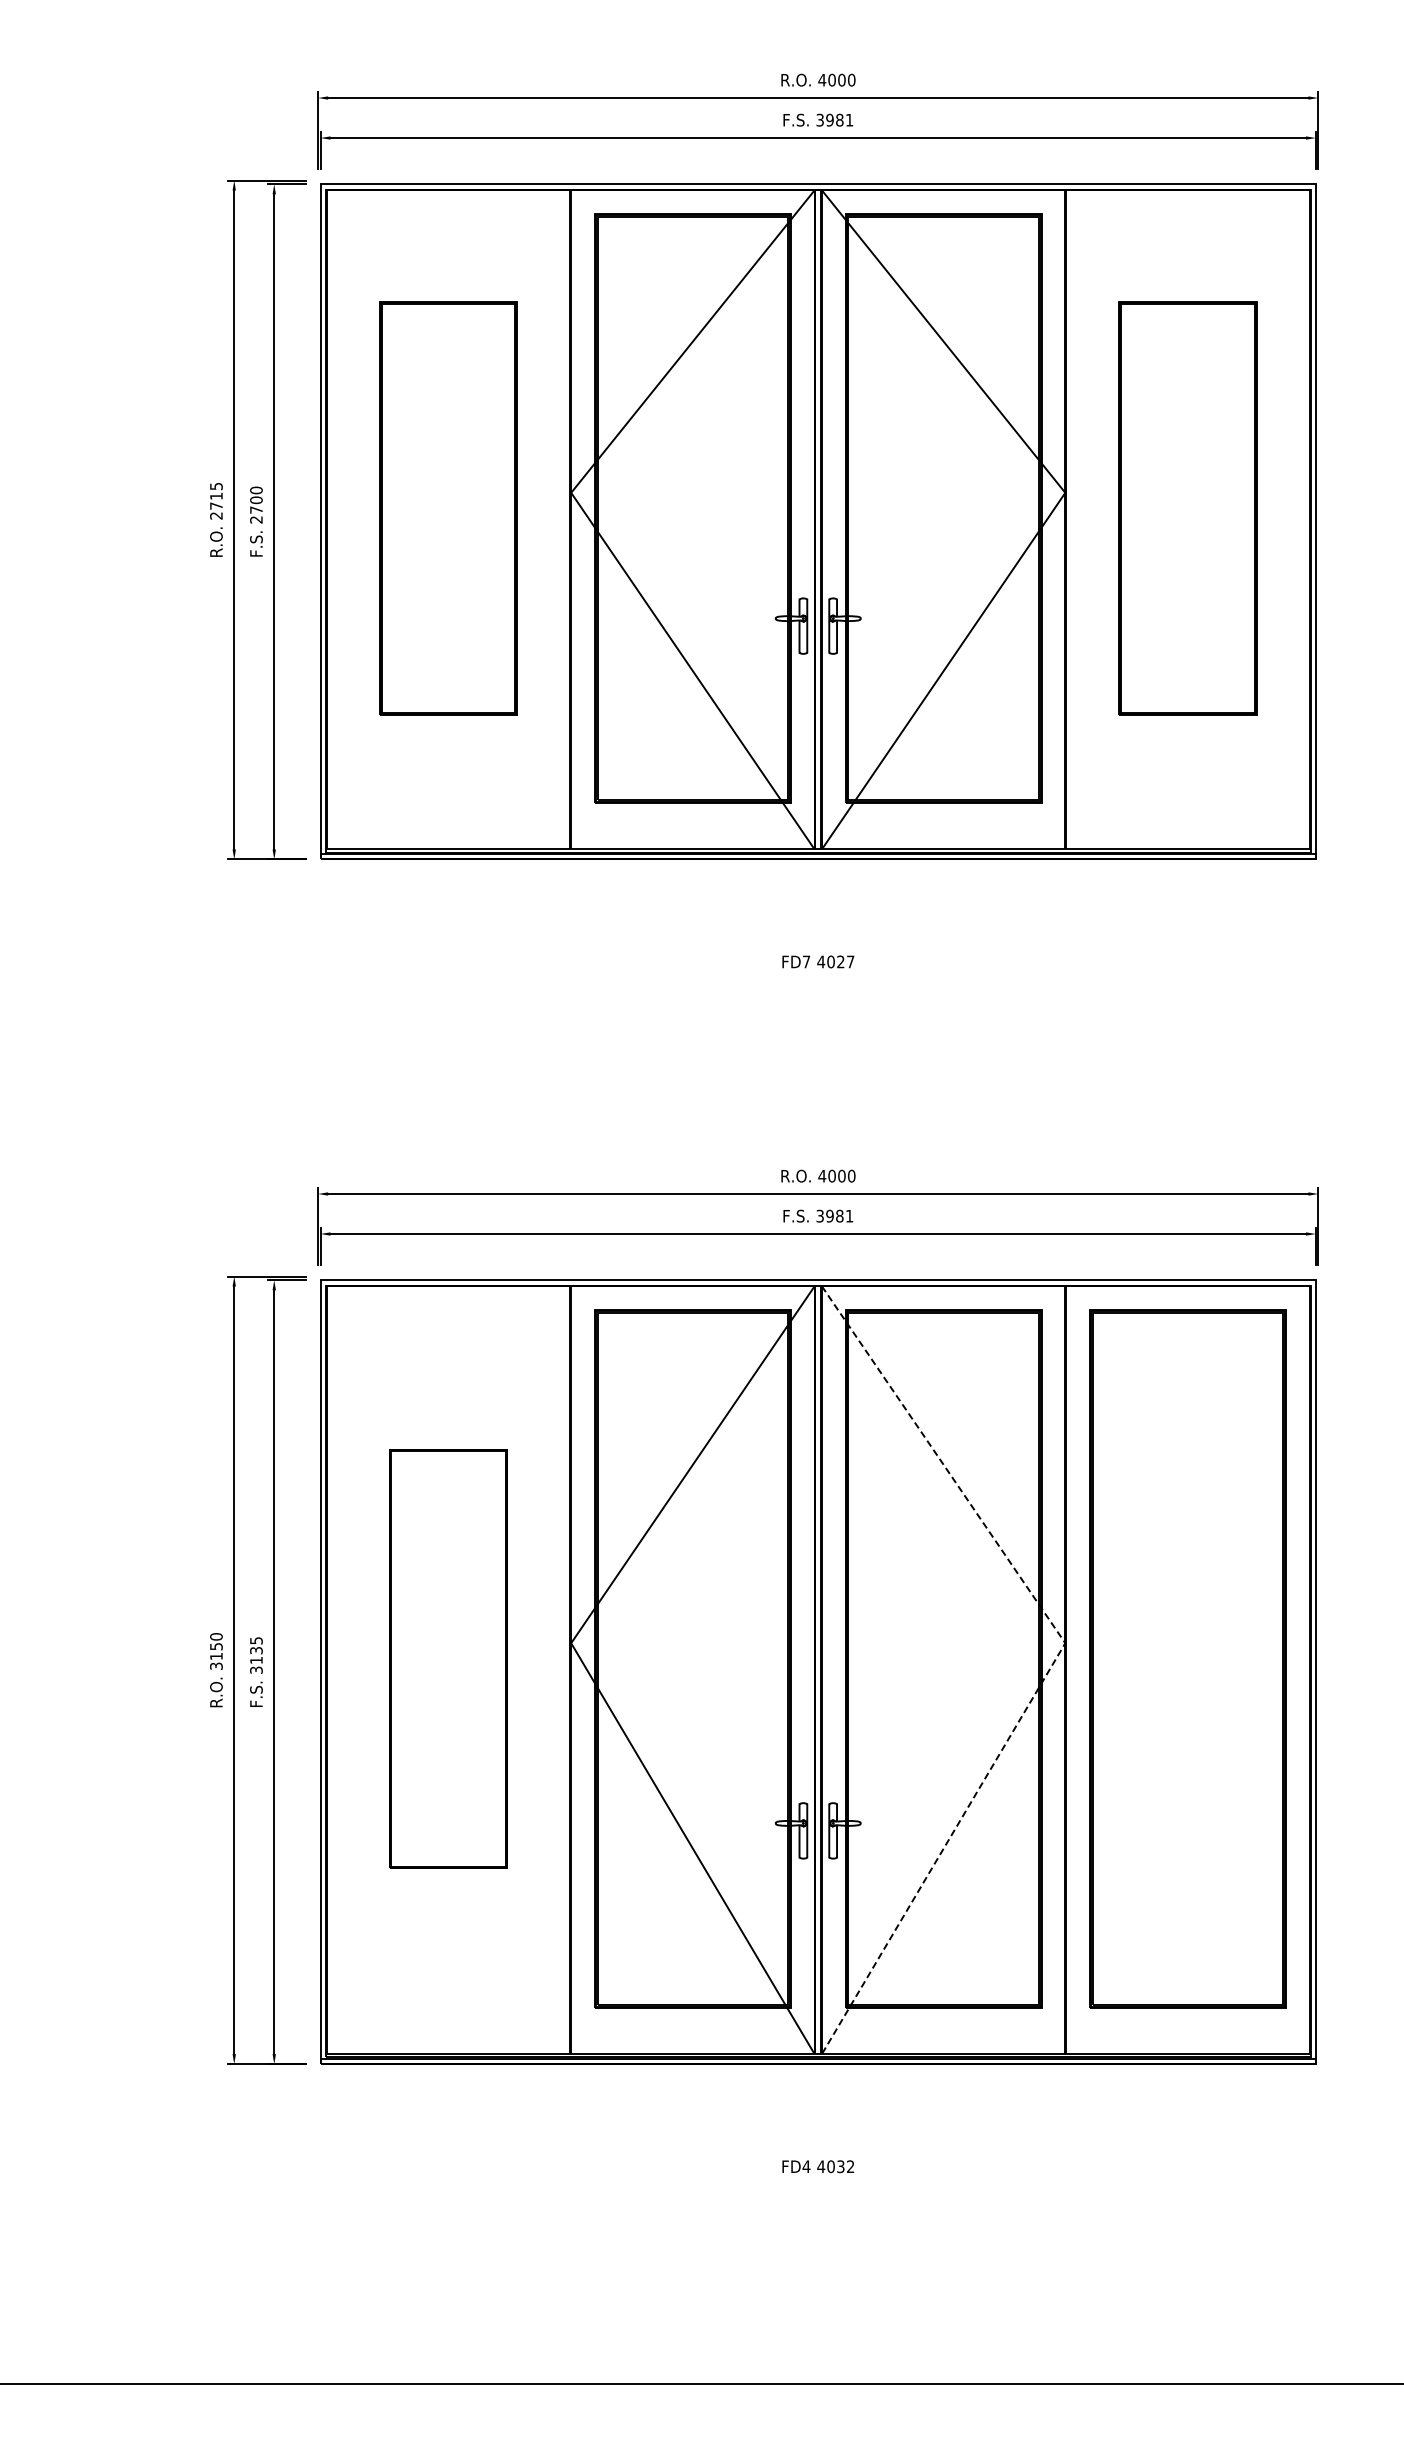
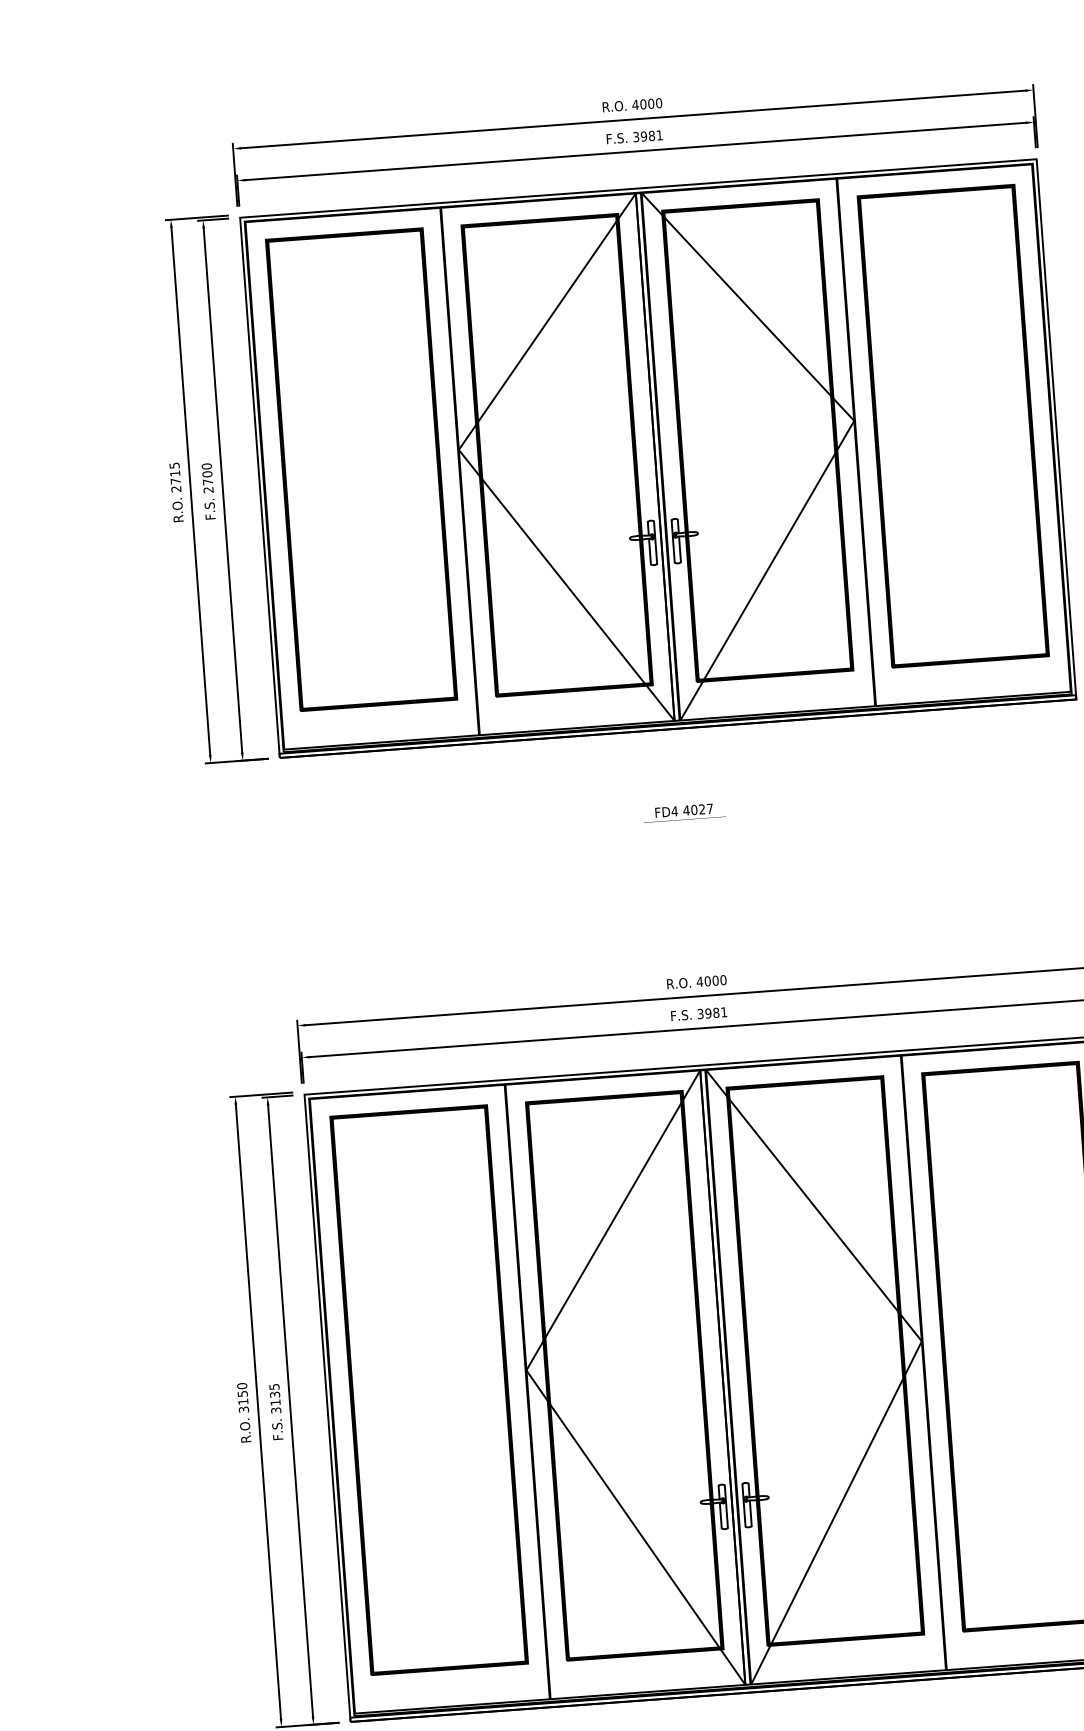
part: (448, 508) -> (361, 469), size x1.43
part: (1187, 508) -> (952, 426), size x1.43
text: (806, 961) -> (674, 811), FD7 -> FD4
part: (448, 1658) -> (429, 1389), size x1.67
line: (1054, 1662) -> (914, 1357), dashed -> solid

